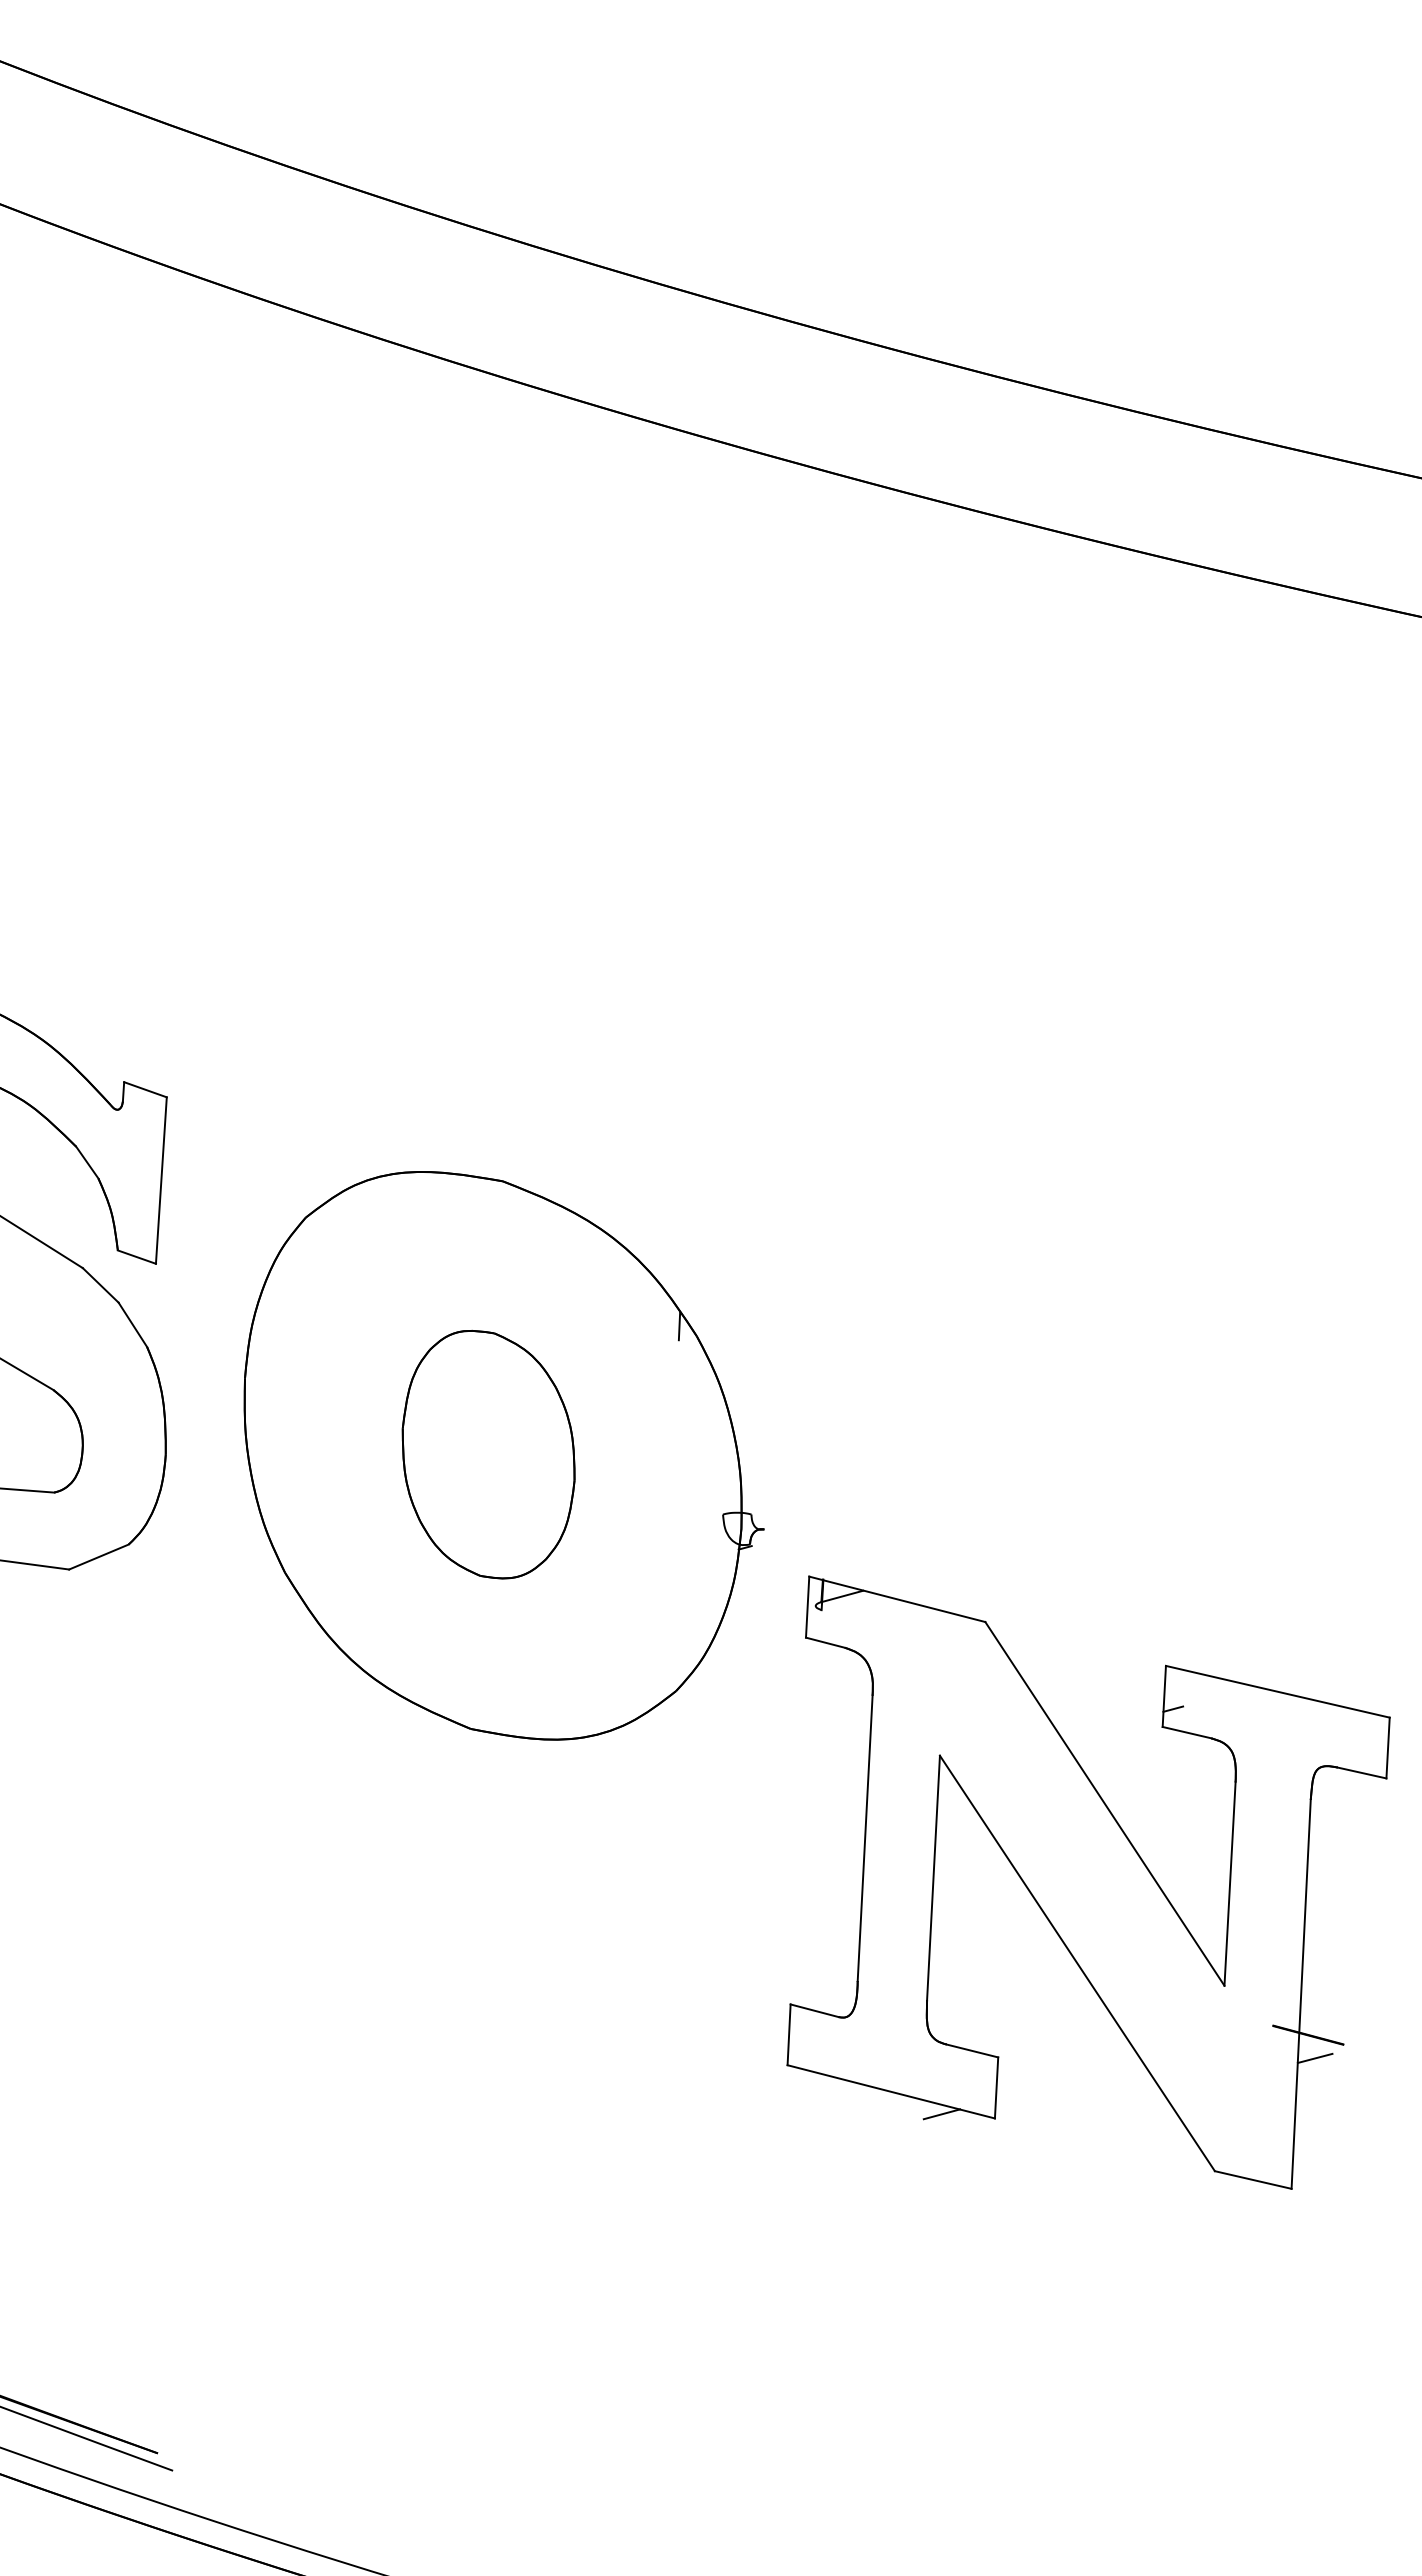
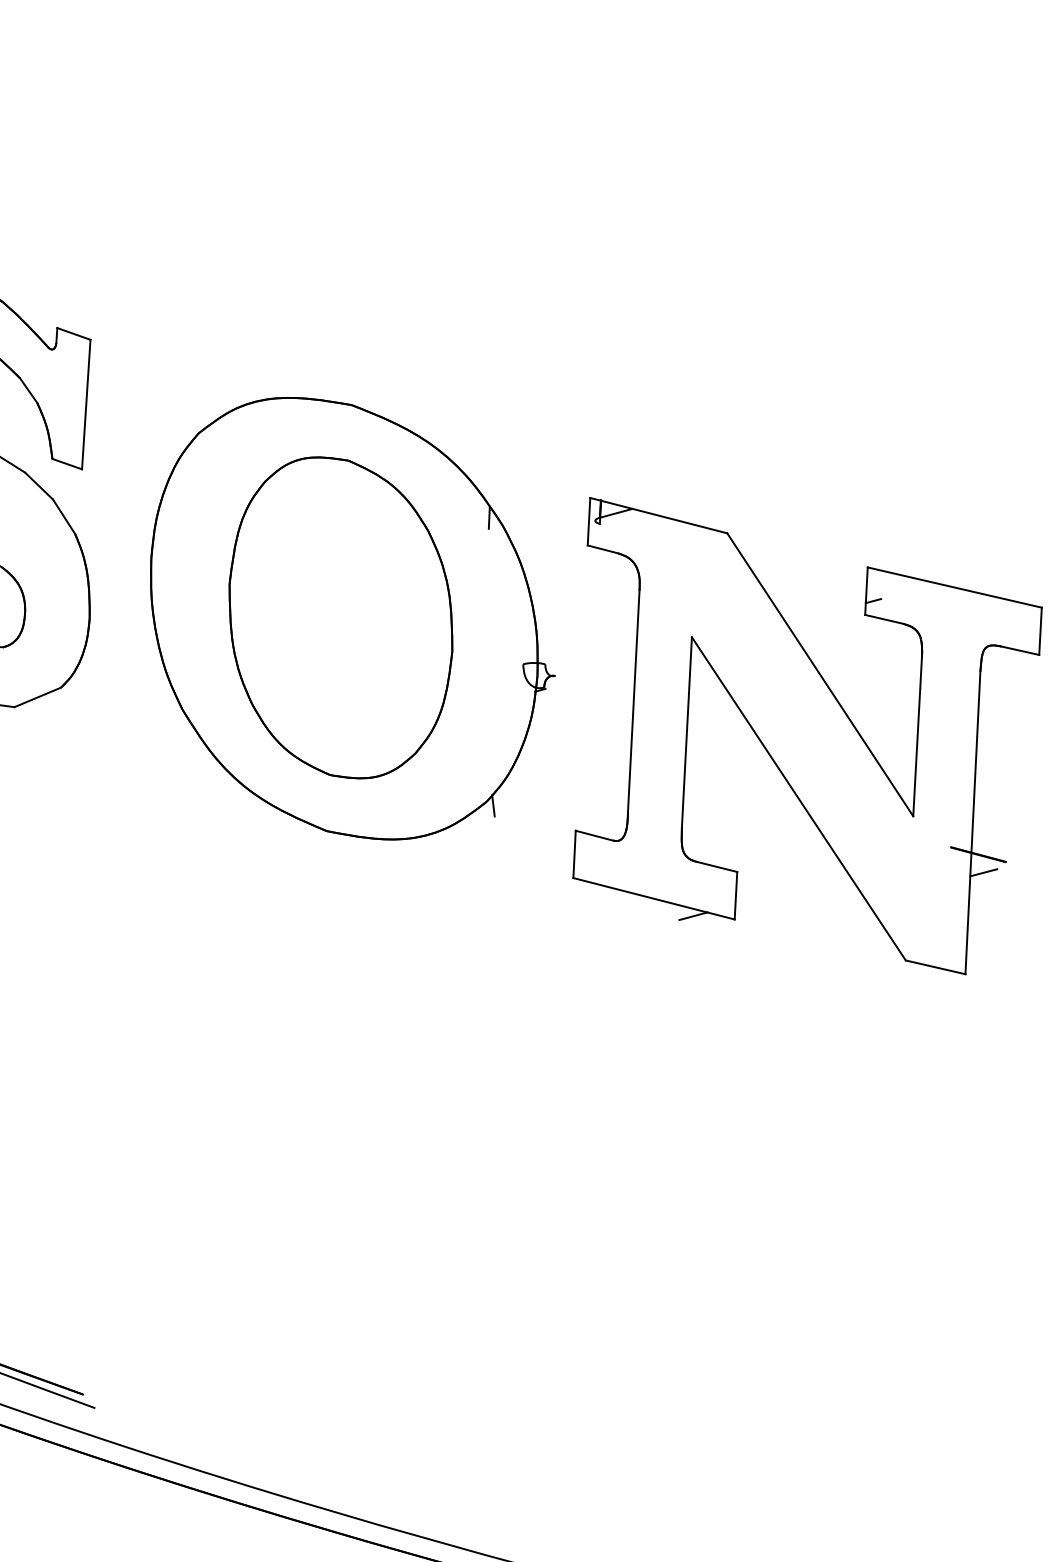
part: (488, 1454) -> (340, 617), size x1.67
line: (684, 1696) -> (493, 805), added
part: (1088, 1882) -> (807, 735), moved

